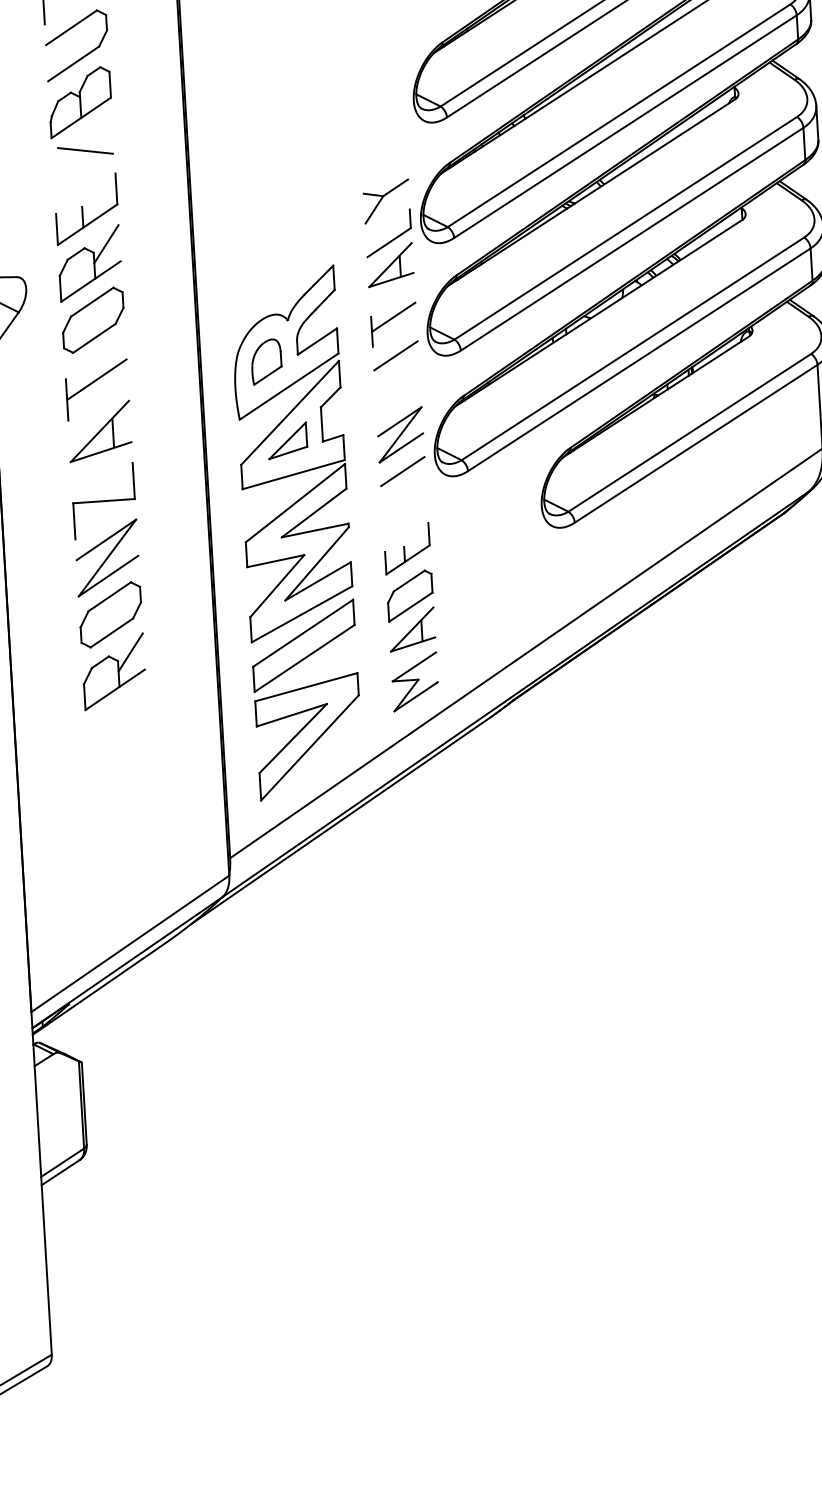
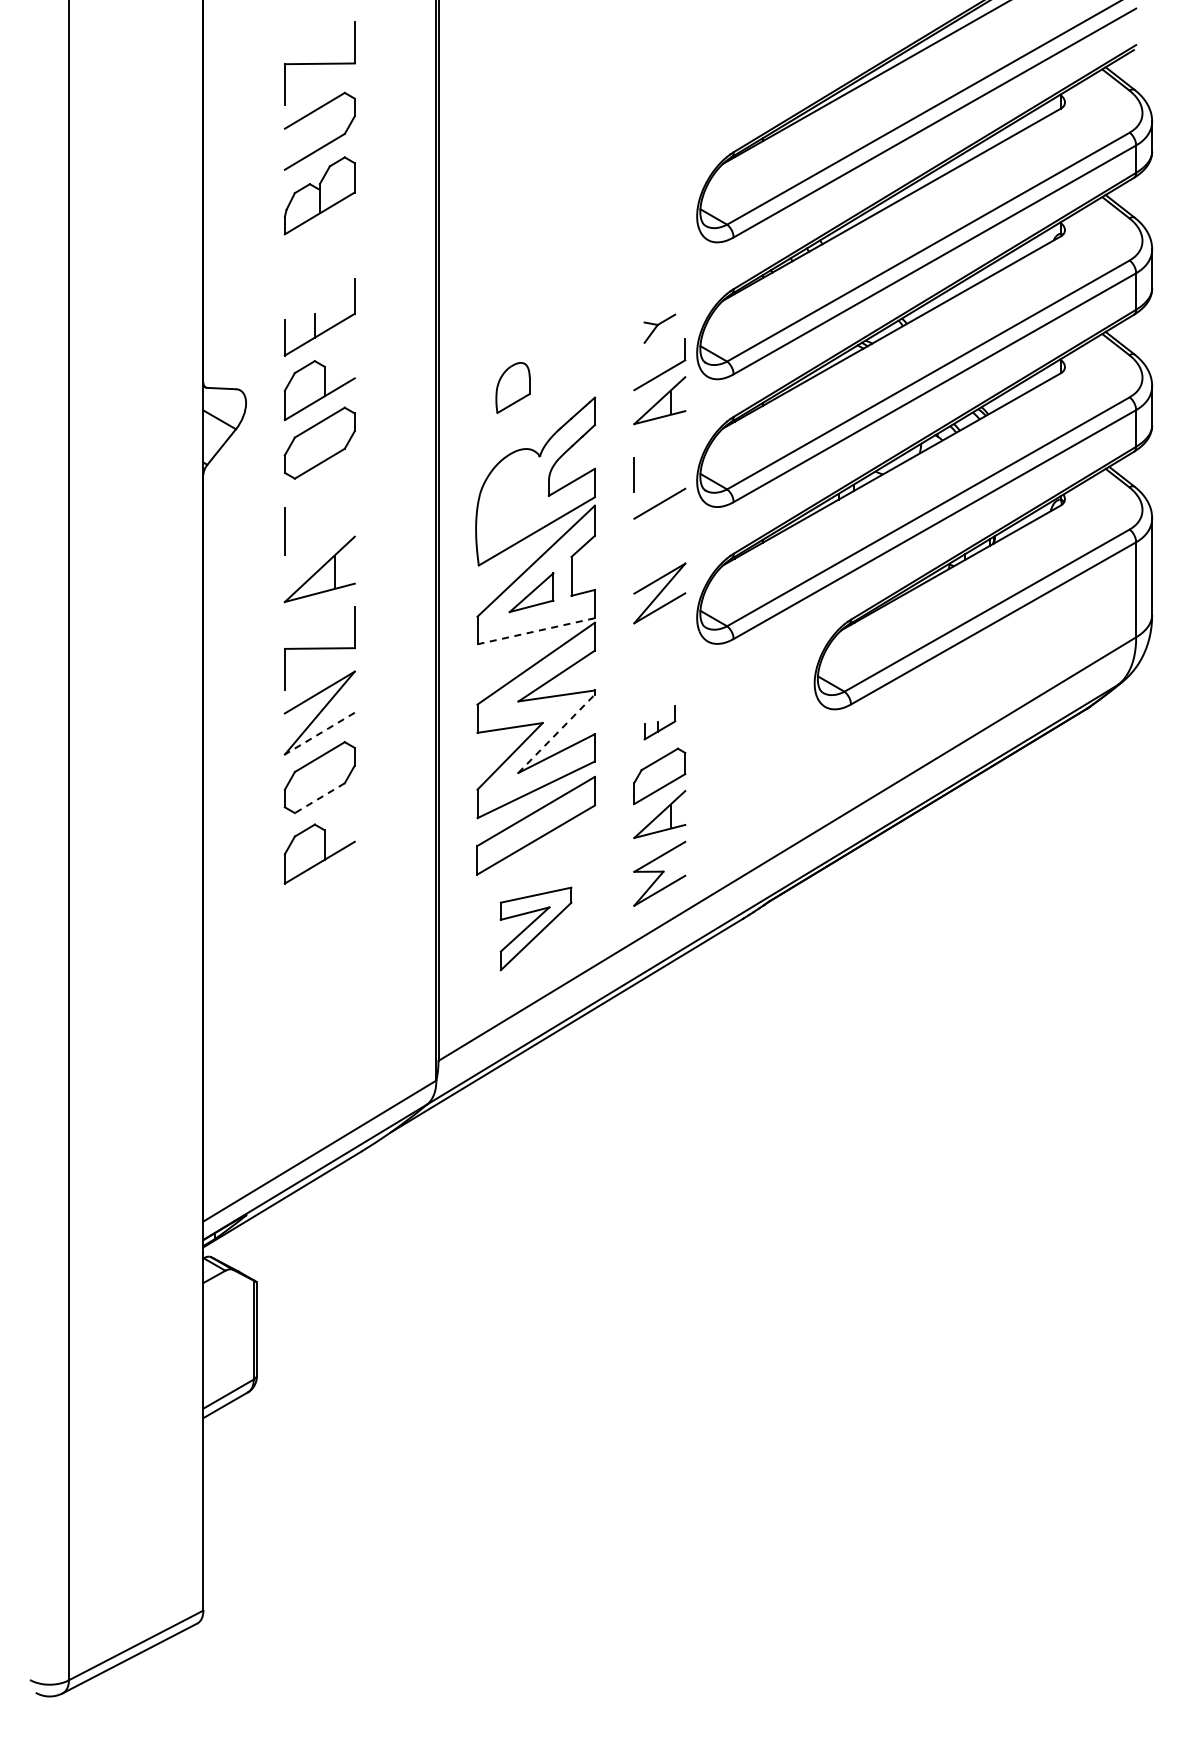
line: (85, 151) -> (322, 251), removed
part: (386, 201) -> (659, 328), size x0.6
line: (106, 243) -> (339, 357), removed
line: (393, 316) -> (659, 459), removed
part: (266, 361) -> (512, 387), moved
line: (96, 379) -> (319, 510), removed
line: (402, 471) -> (659, 635), removed
line: (293, 474) -> (536, 631), solid -> dashed
part: (407, 548) -> (659, 722), size x0.6
line: (316, 563) -> (556, 733), solid -> dashed
line: (108, 576) -> (319, 733), solid -> dashed
line: (111, 633) -> (319, 798), solid -> dashed
line: (130, 652) -> (339, 821), removed
part: (308, 736) -> (535, 928), size x0.6

